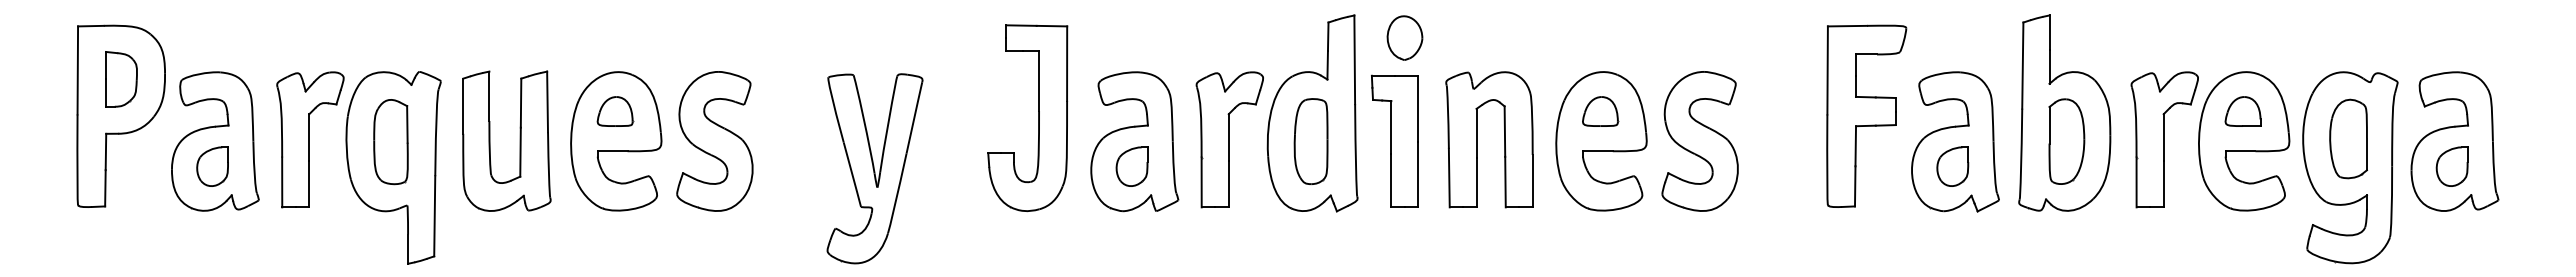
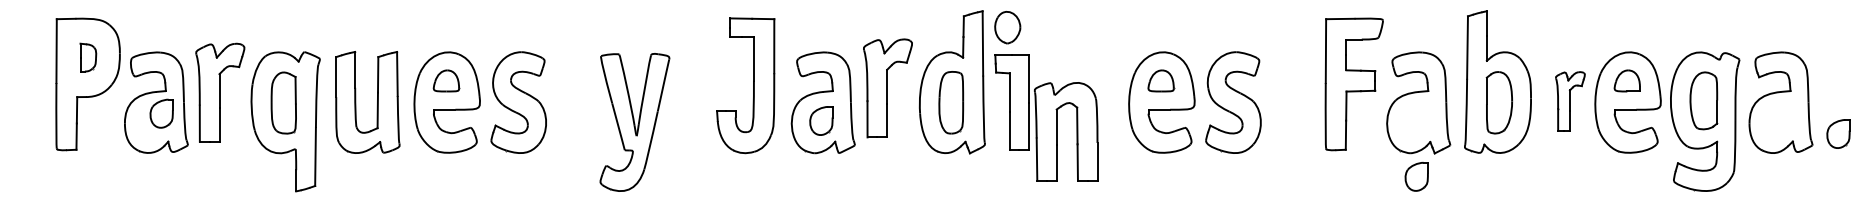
part: (1404, 37) -> (1007, 27), moved
part: (121, 79) -> (88, 57), size x0.7
part: (310, 139) -> (220, 92), moved
part: (1229, 139) -> (887, 88), moved
part: (1477, 139) -> (1057, 131), moved
part: (2164, 139) -> (1570, 101), size x0.6
part: (212, 166) -> (161, 113), moved
part: (1952, 166) -> (1416, 176), moved
part: (2451, 166) -> (1837, 133), moved

